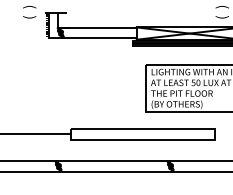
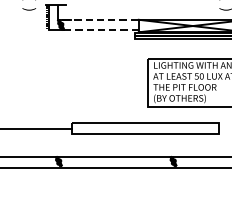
line: (99, 27) -> (100, 19), solid -> dashed
line: (98, 37) -> (99, 30), solid -> dashed

